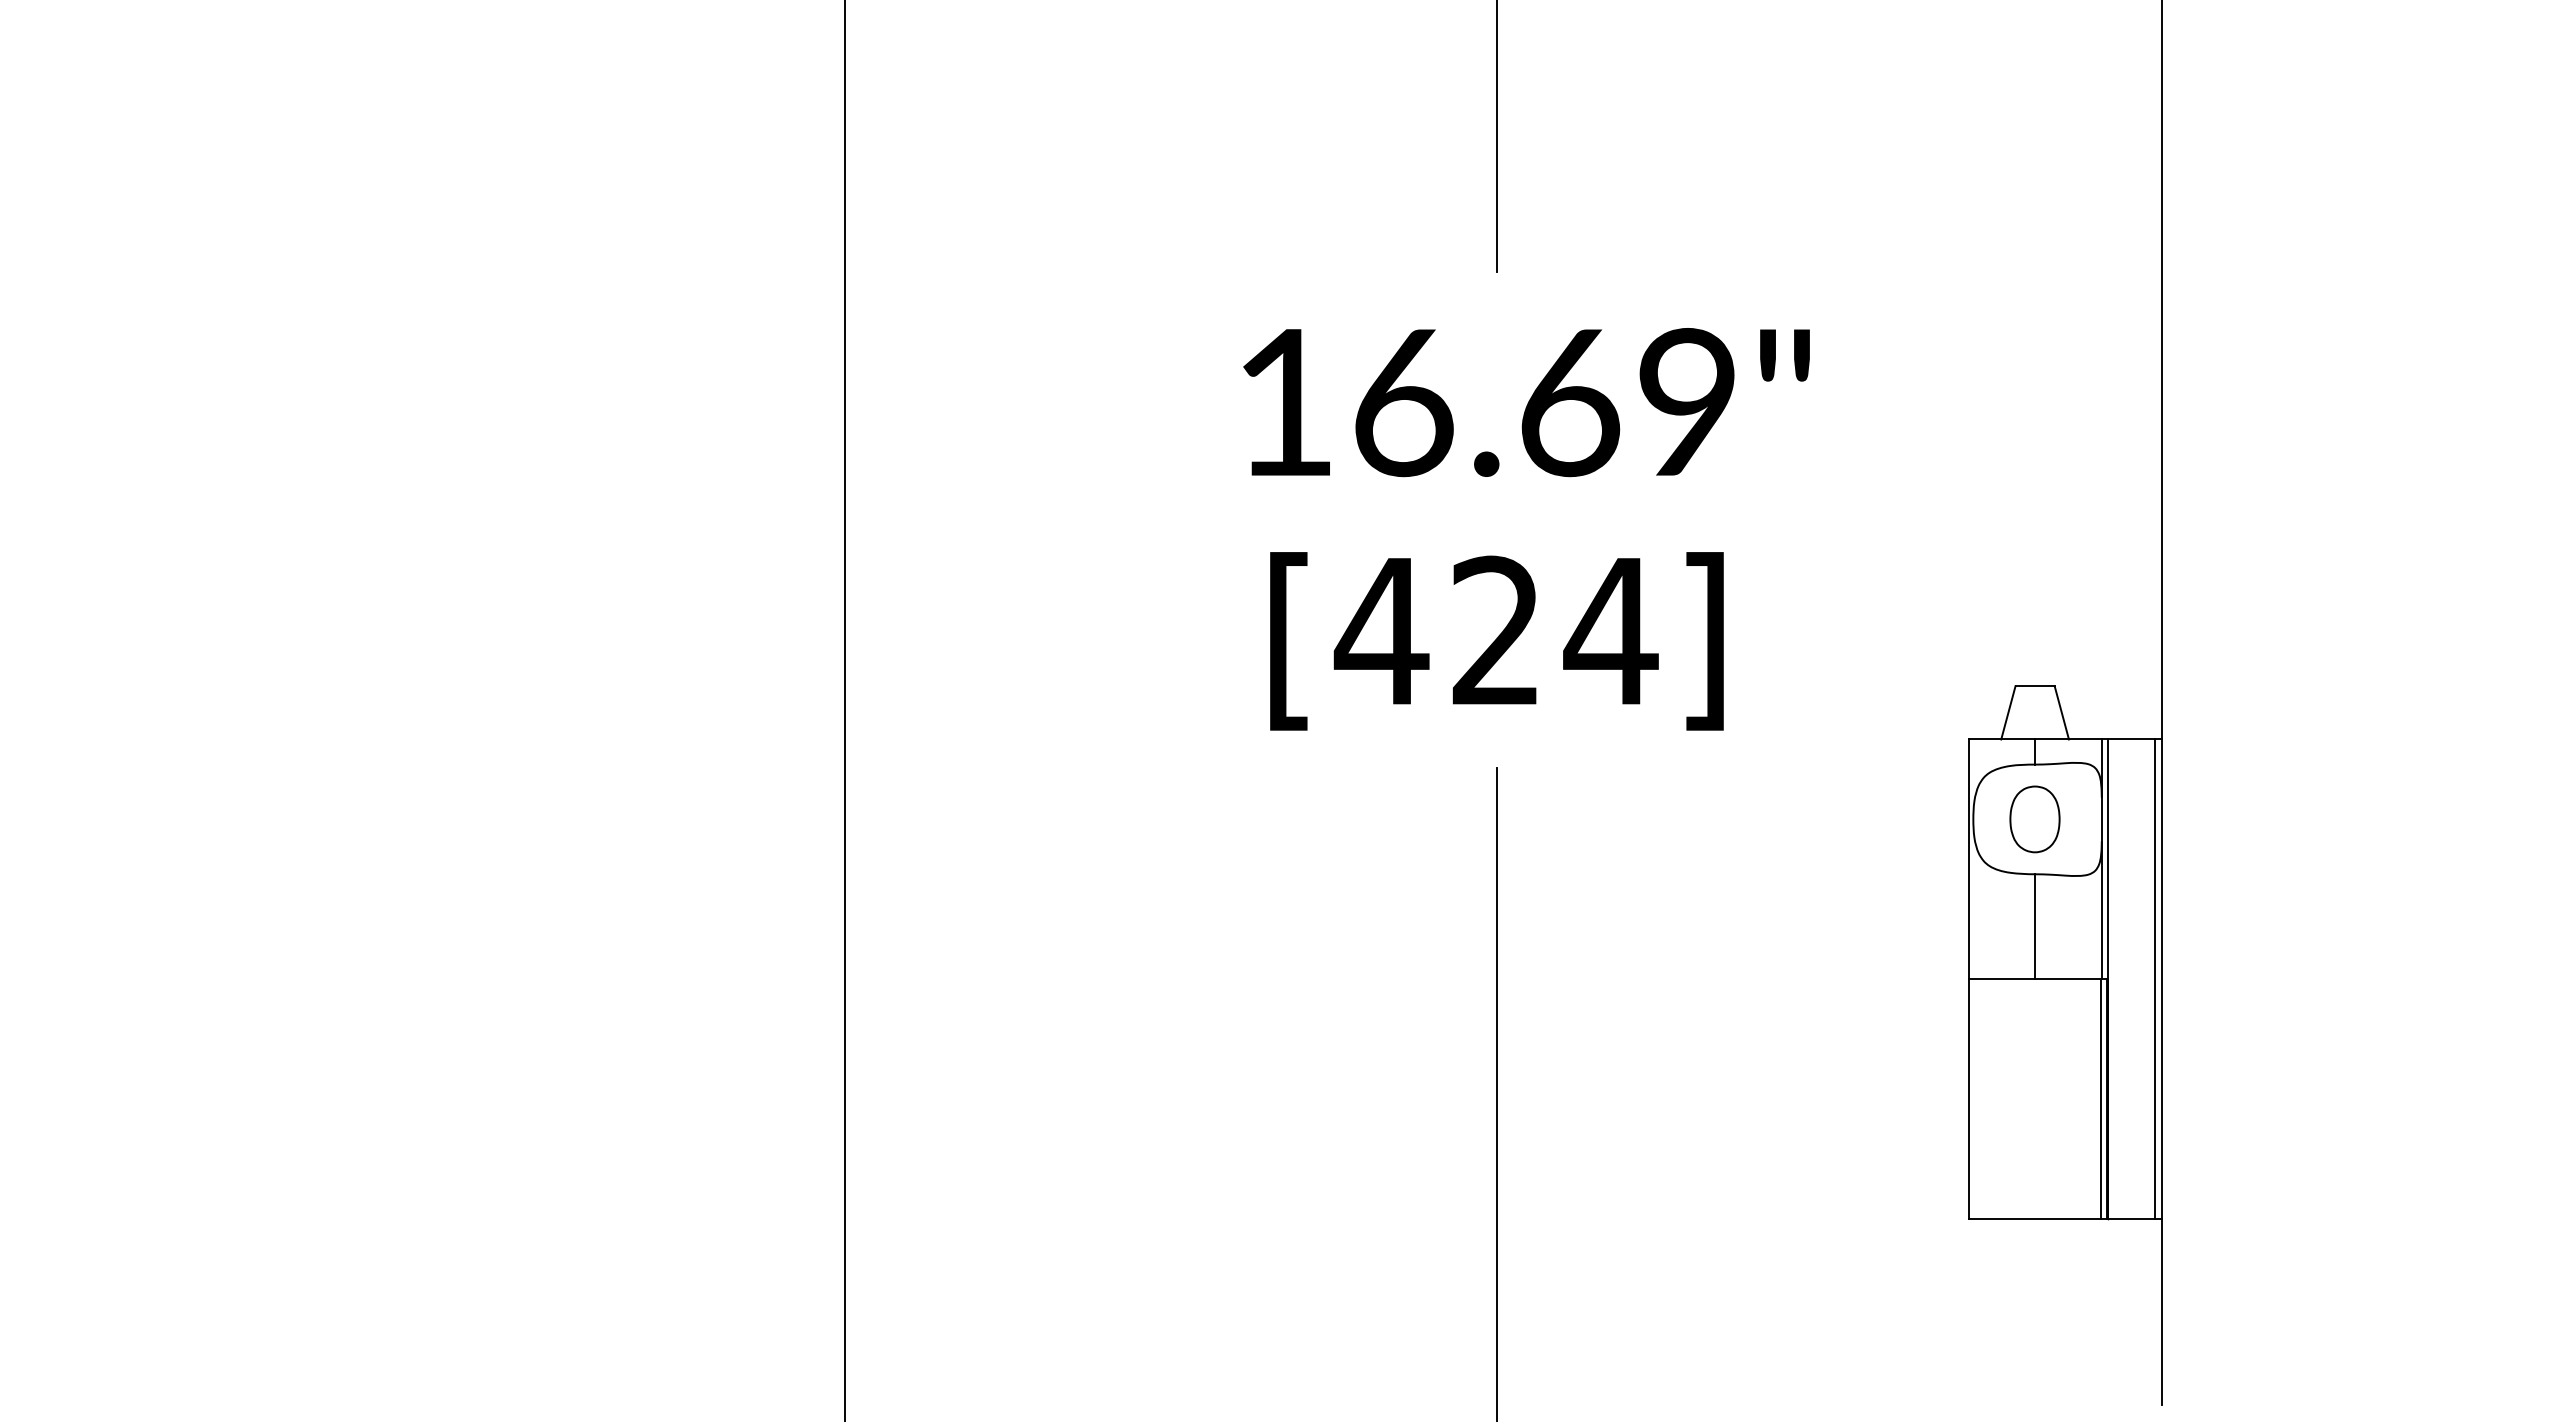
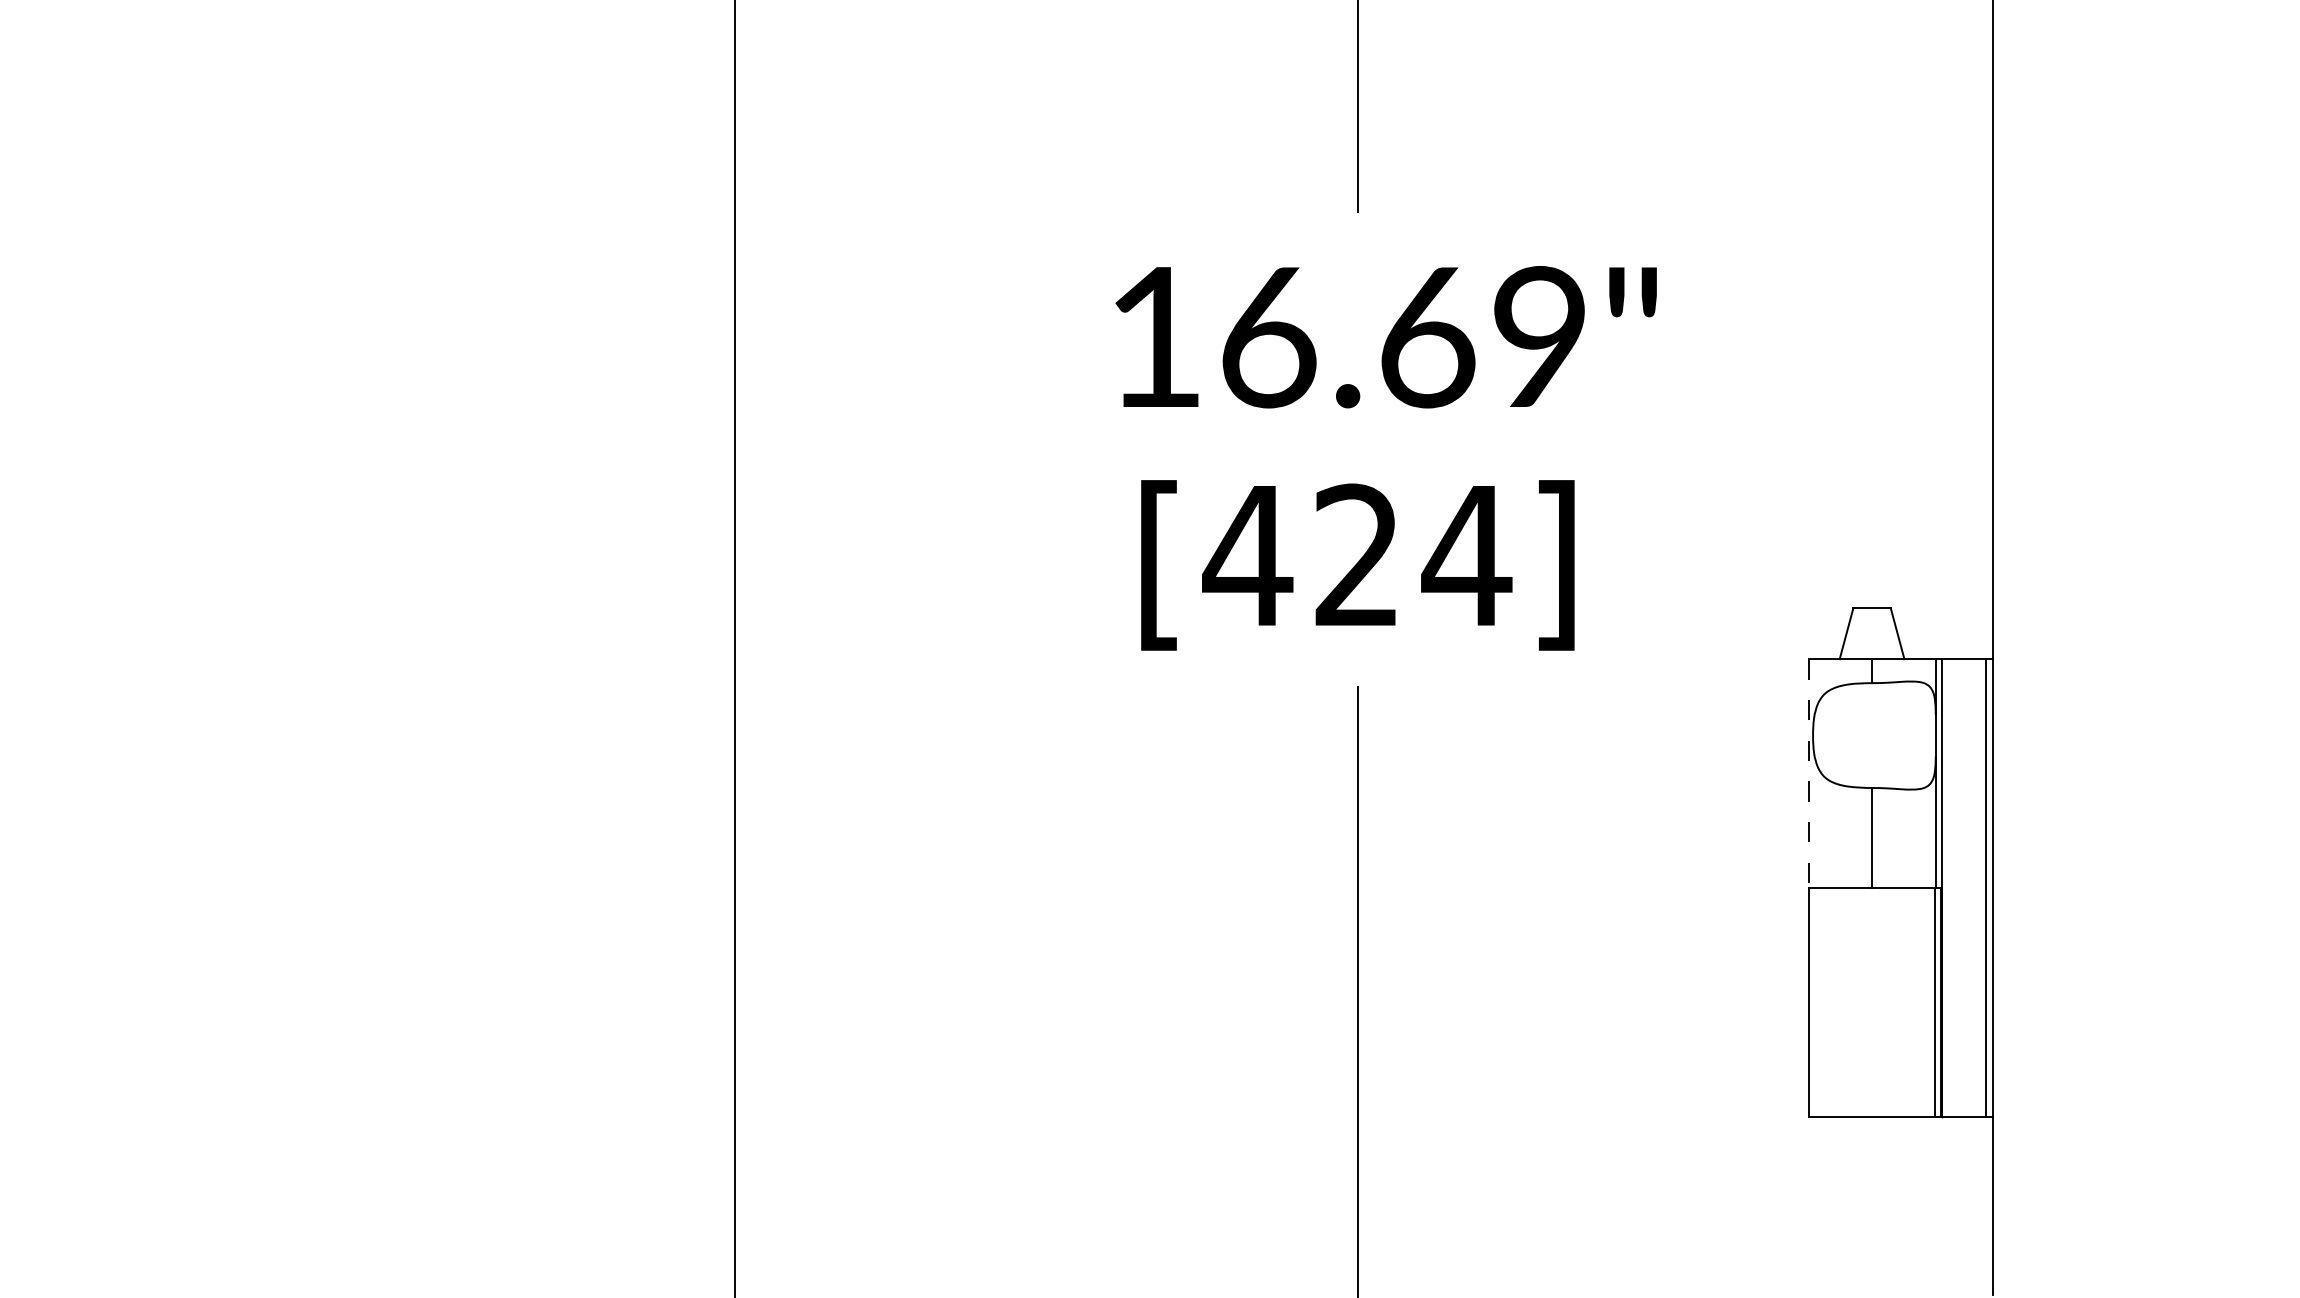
part: (2034, 819) -> (1871, 735), removed
line: (1969, 859) -> (1809, 773), solid -> dashed

